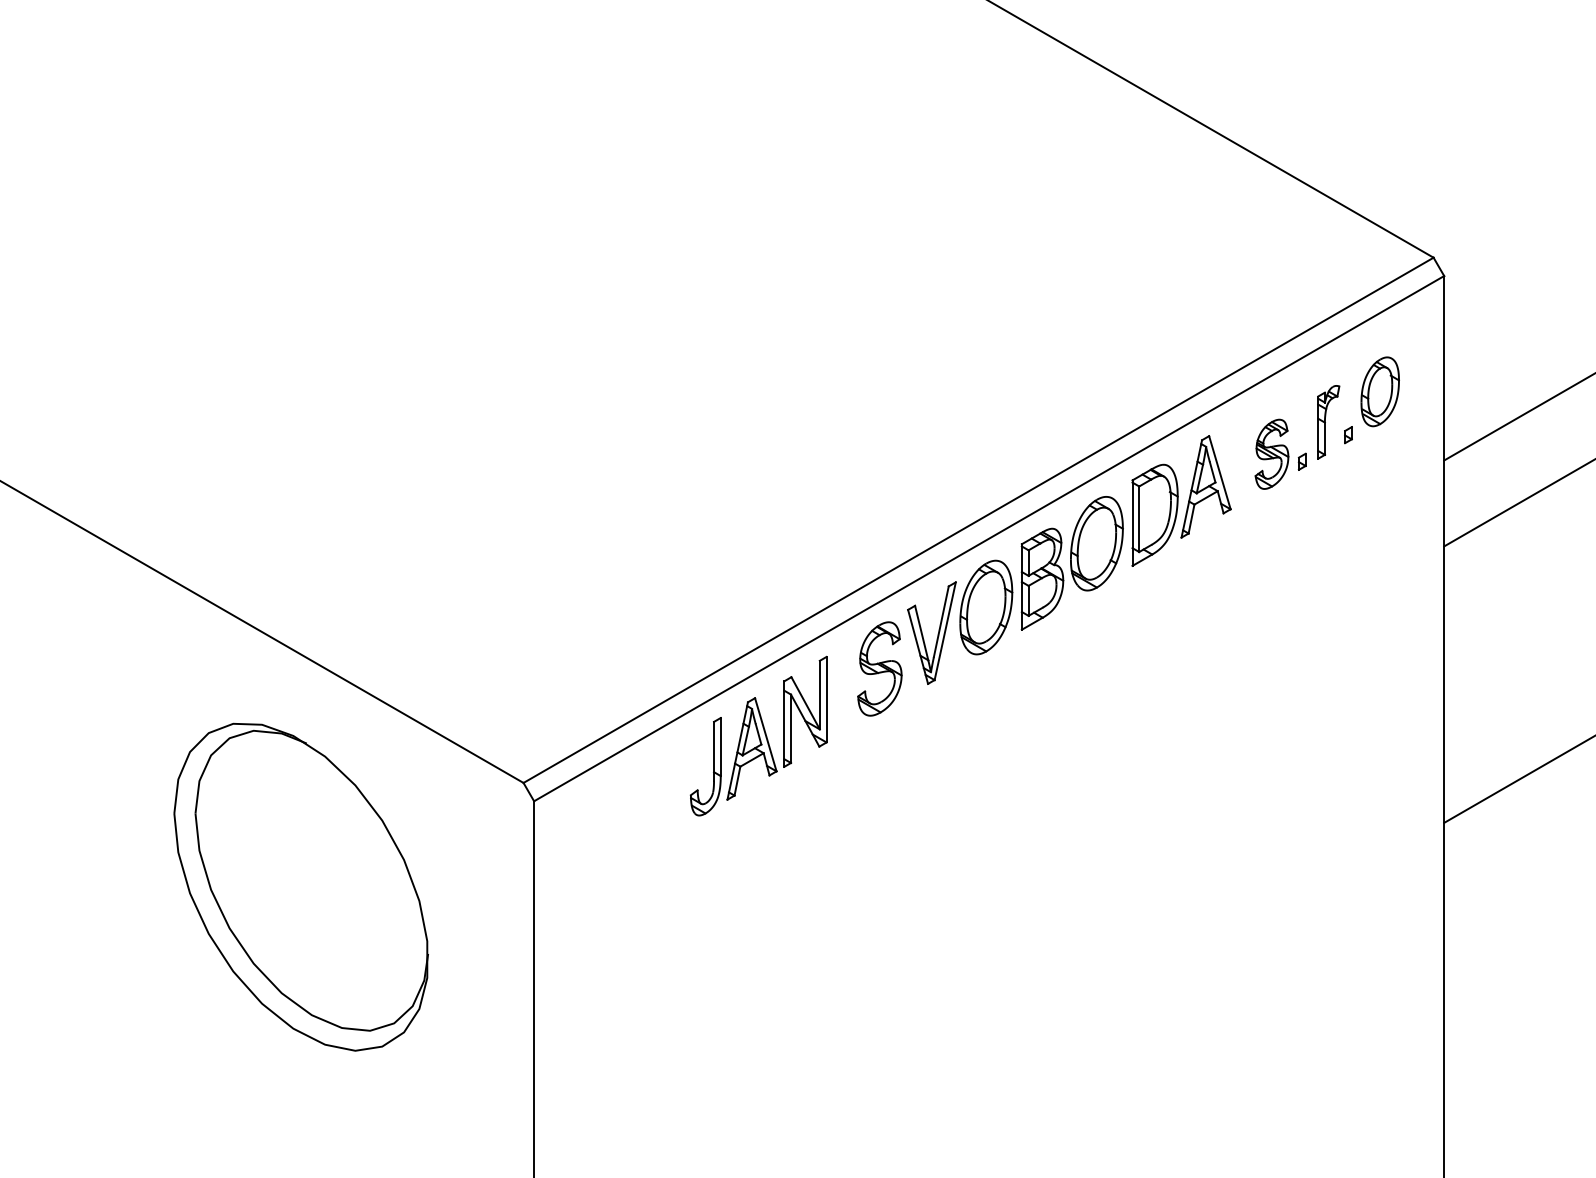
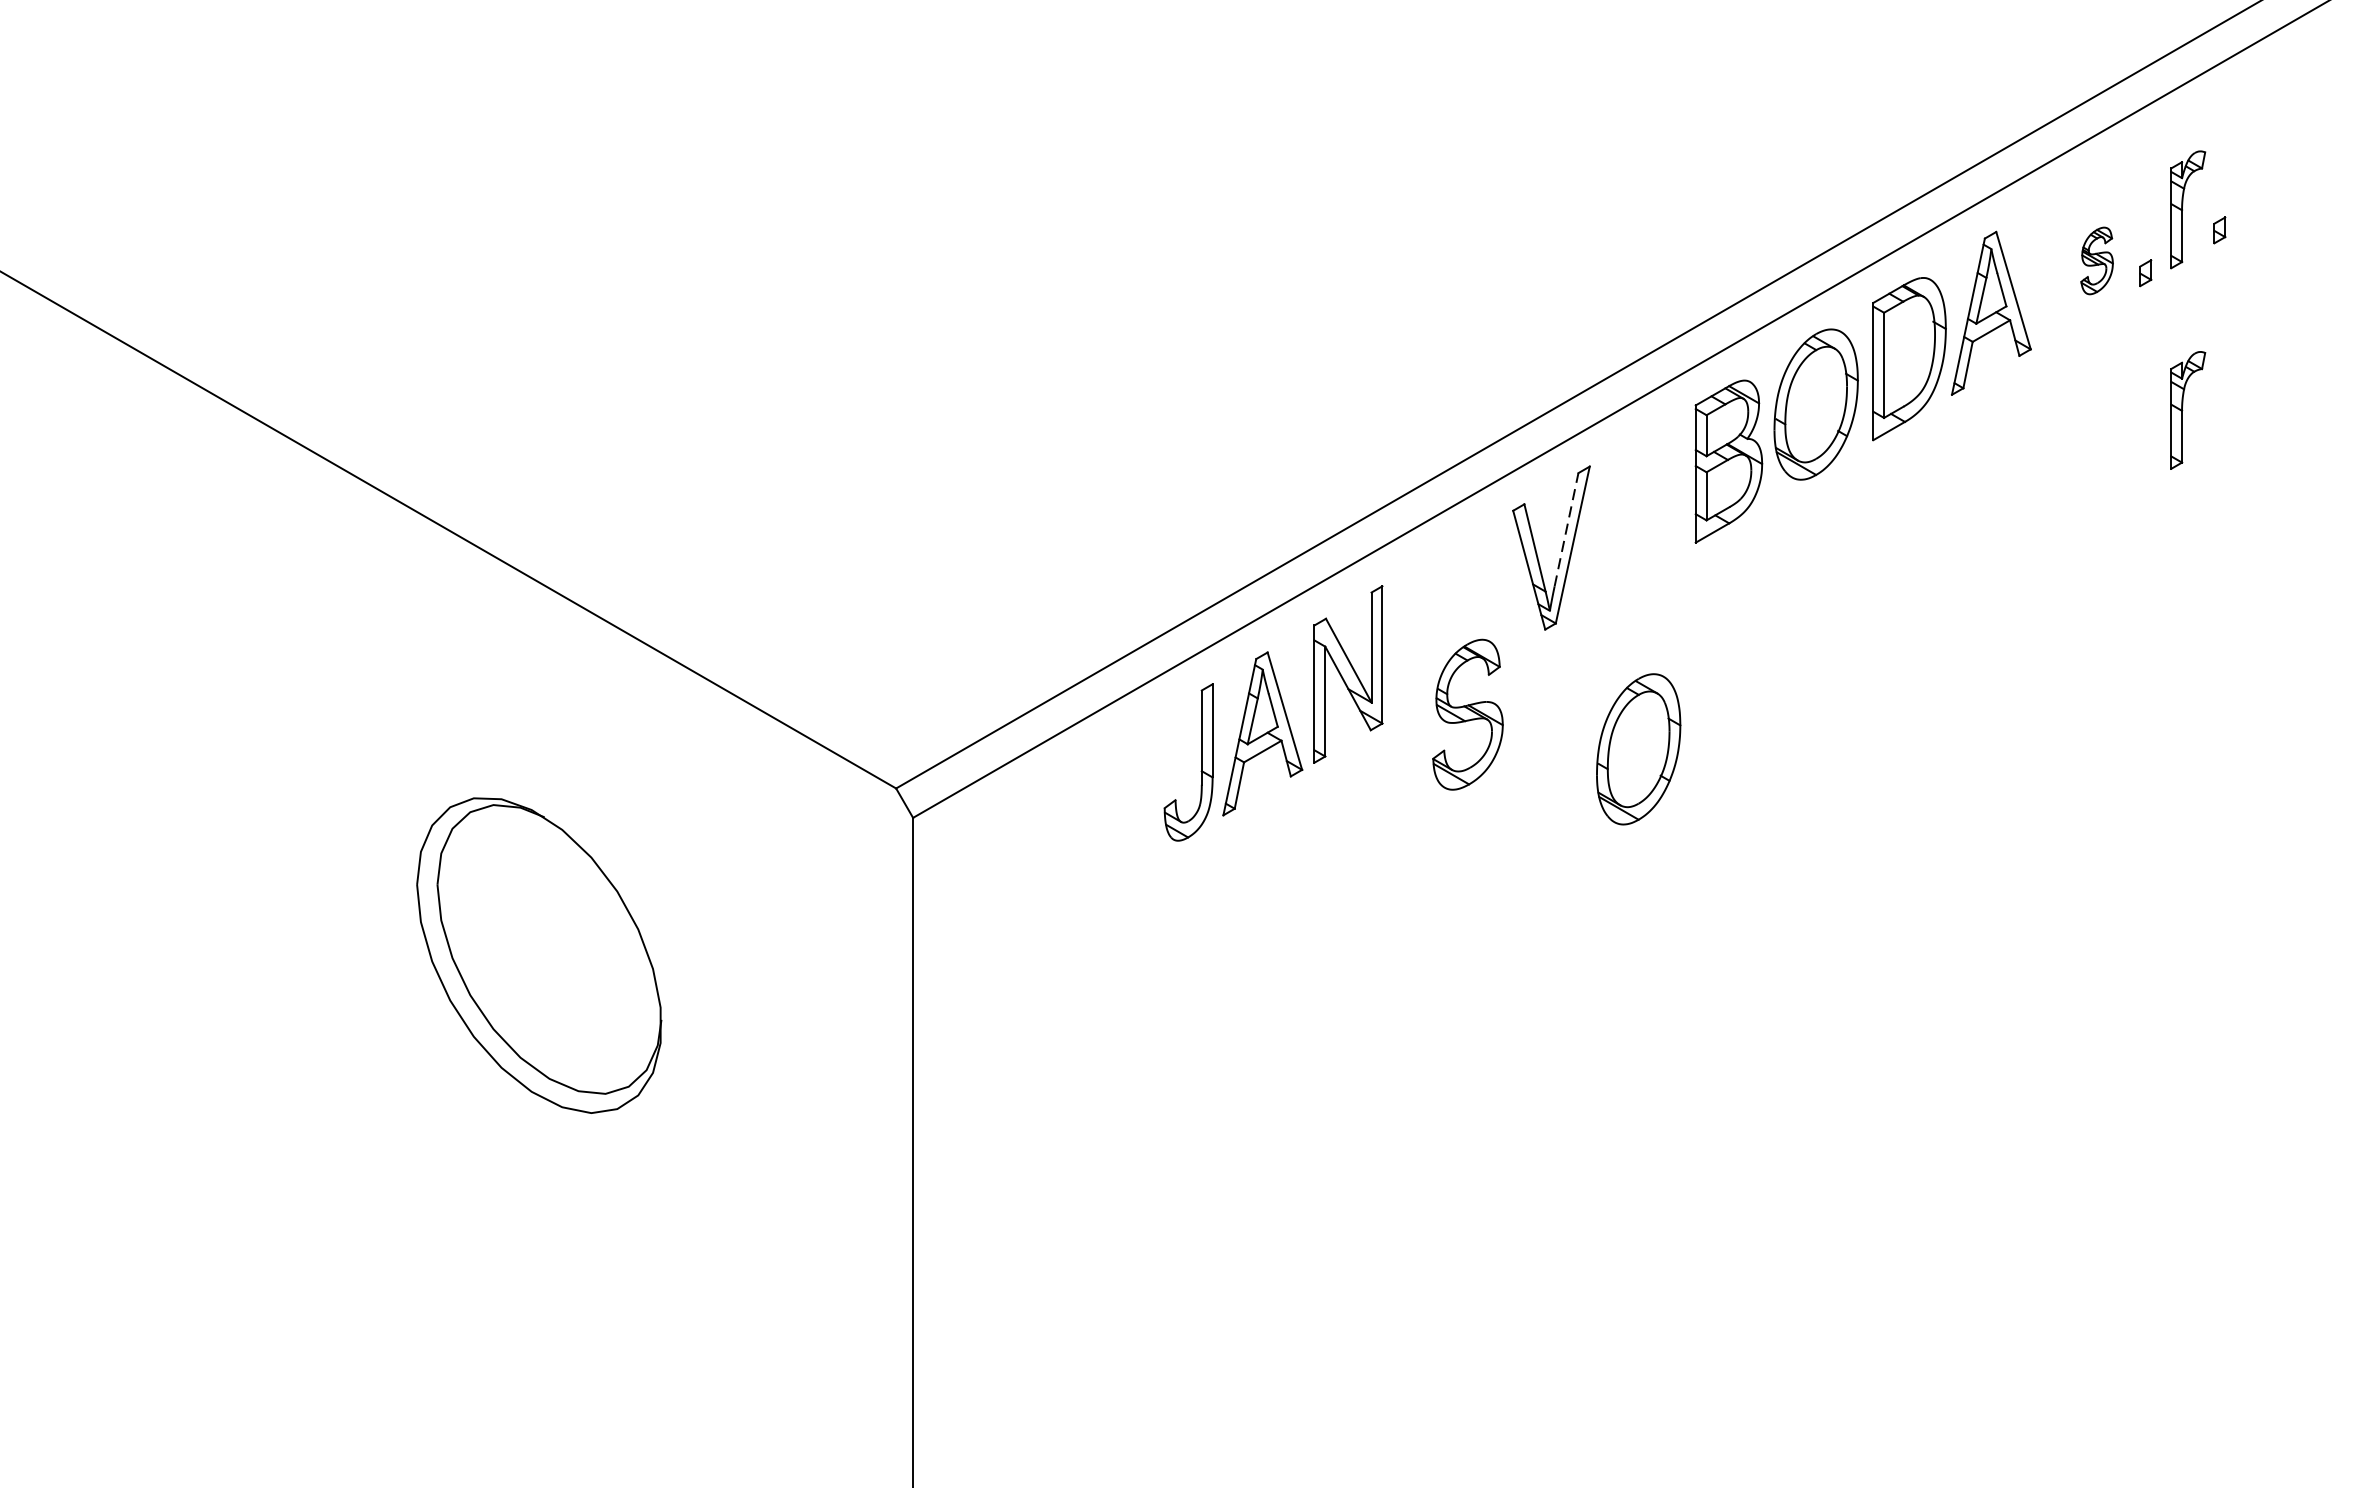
part: (1379, 391) -> (2269, 160), removed
part: (1271, 453) -> (2096, 259), size x0.6
part: (1328, 547) -> (2187, 410), added
part: (986, 607) -> (1639, 749), moved
line: (941, 621) -> (1566, 529), solid -> dashed
part: (879, 668) -> (1467, 713), moved
part: (300, 886) -> (538, 954), size x0.6

